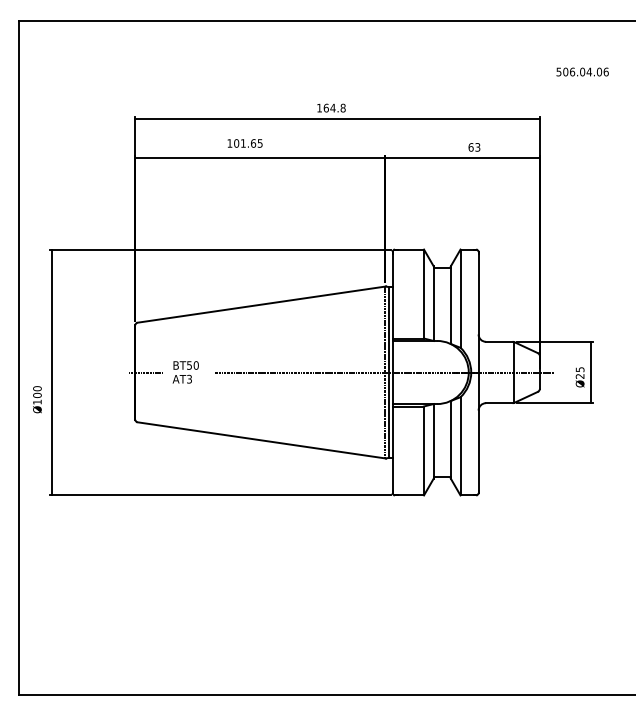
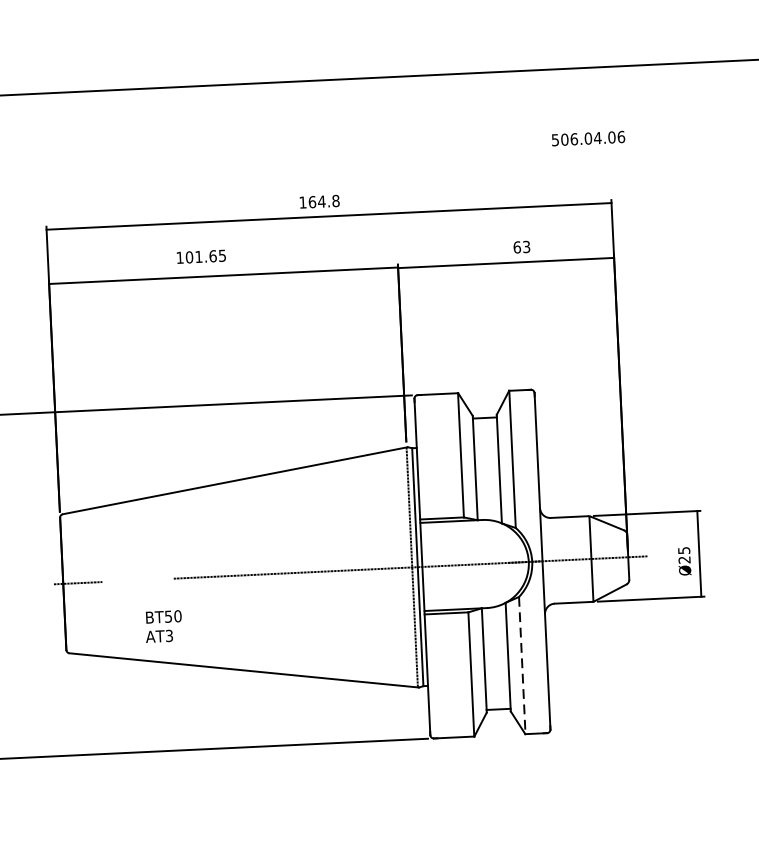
text: (582, 71) -> (588, 137), moved
text: (185, 372) -> (163, 626), moved
line: (460, 446) -> (522, 665), solid -> dashed

